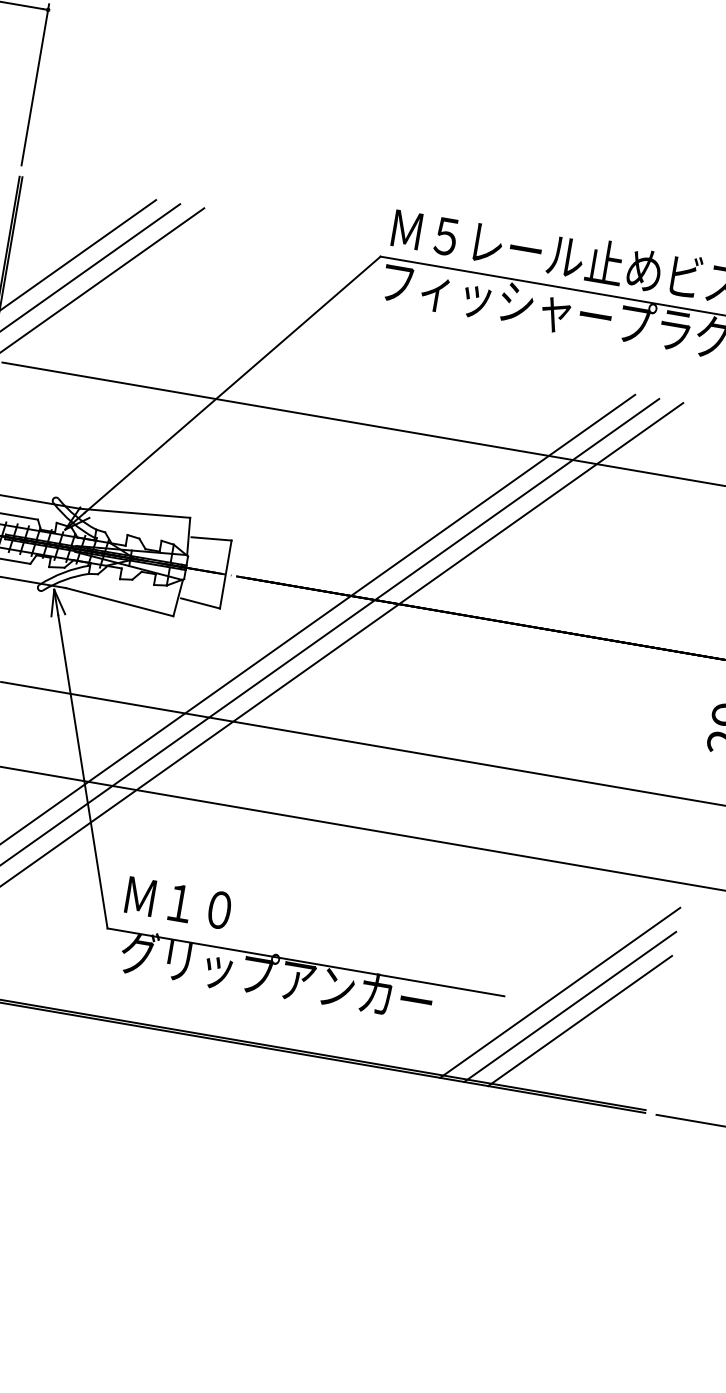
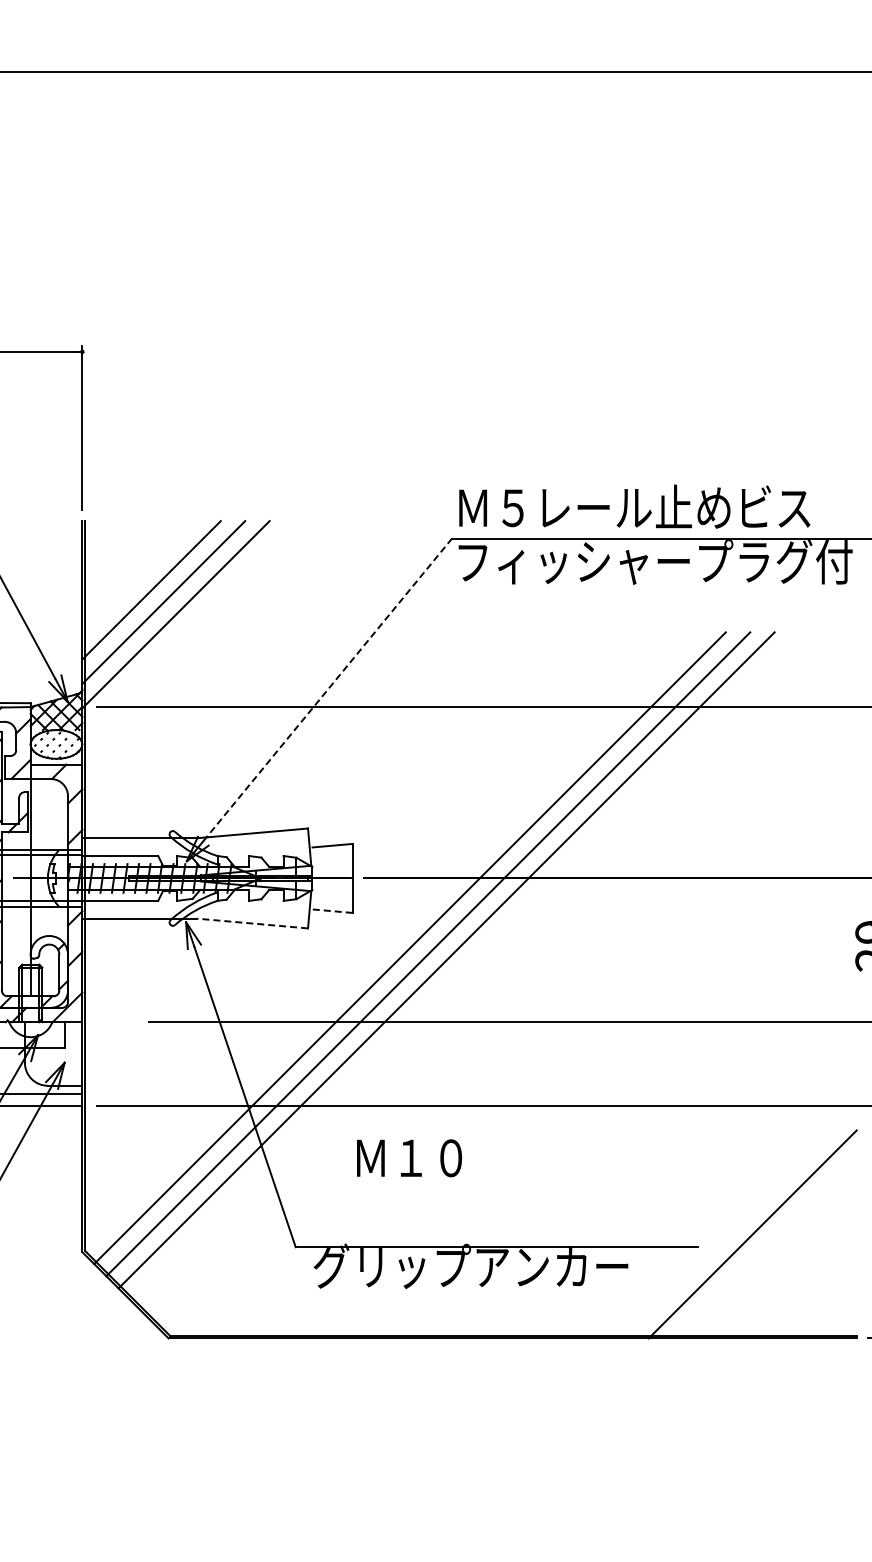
line: (232, 385) -> (327, 690), solid -> dashed
line: (119, 602) -> (252, 923), solid -> dashed
line: (200, 603) -> (332, 911), solid -> dashed
text: (178, 903) -> (409, 1158), moved
line: (569, 1006) -> (764, 1246), removed
line: (579, 1020) -> (776, 1258), removed

